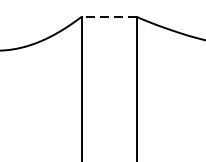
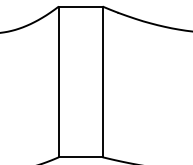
line: (108, 16) -> (80, 6), dashed -> solid

